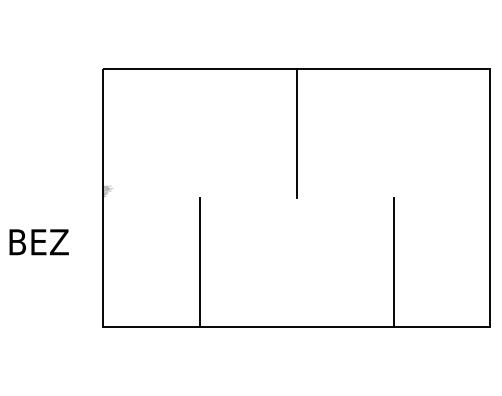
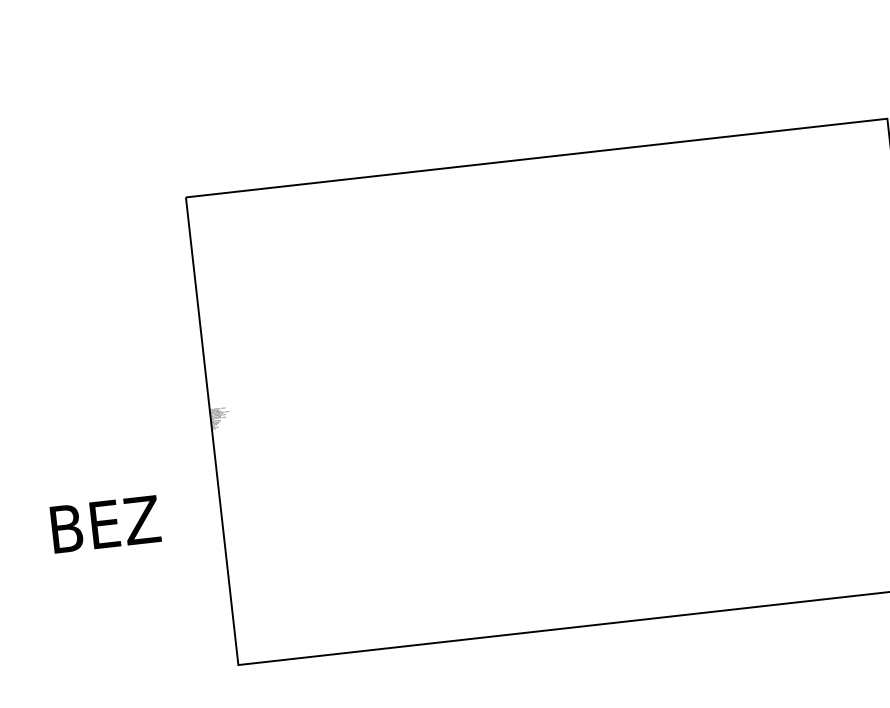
line: (296, 133) -> (549, 275), removed
line: (199, 262) -> (400, 528), removed
line: (393, 262) -> (751, 489), removed

